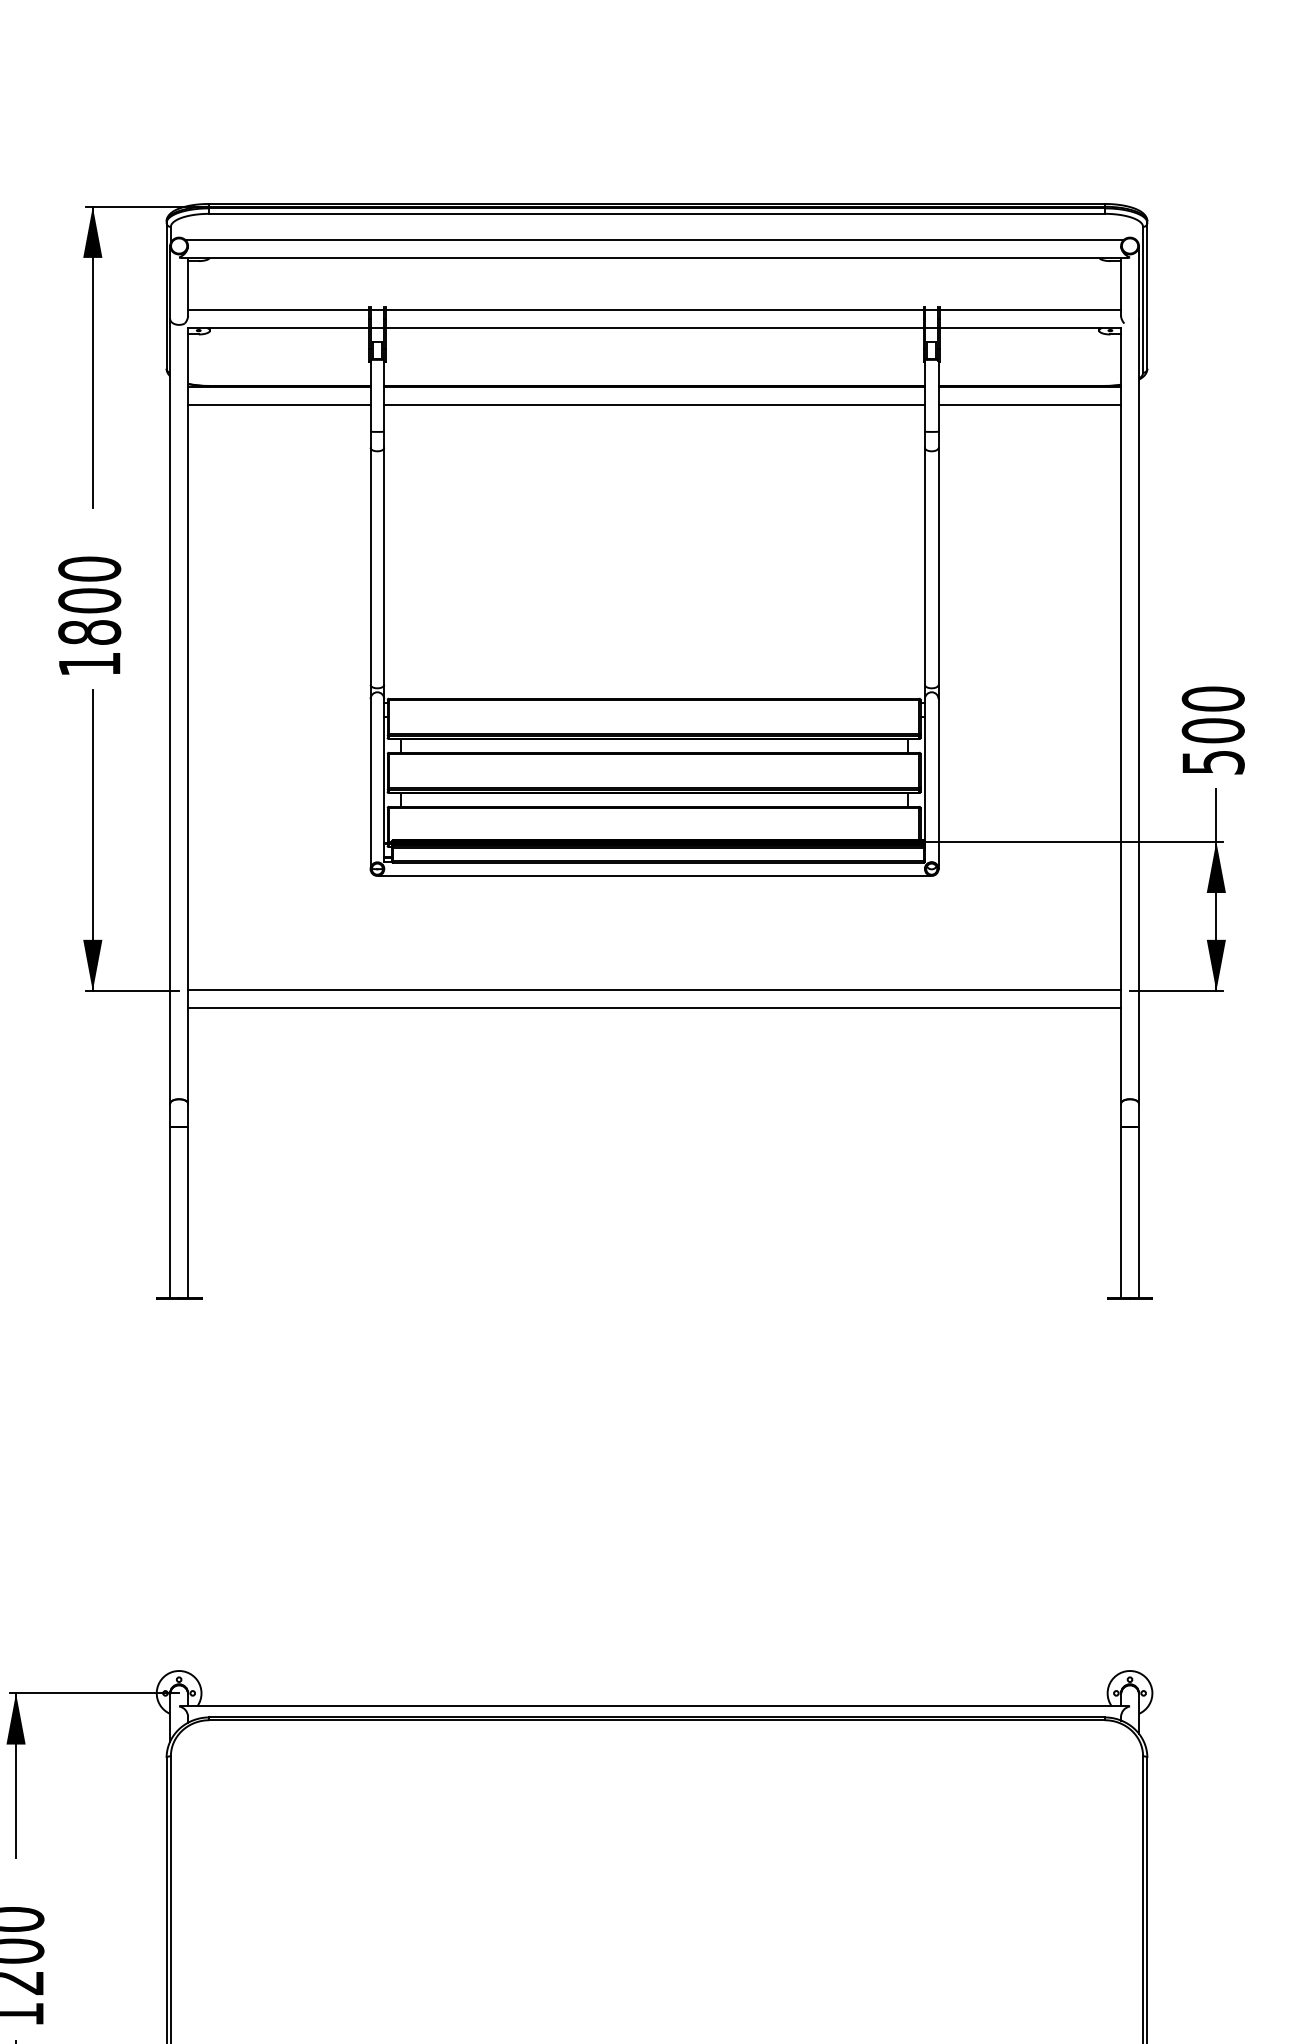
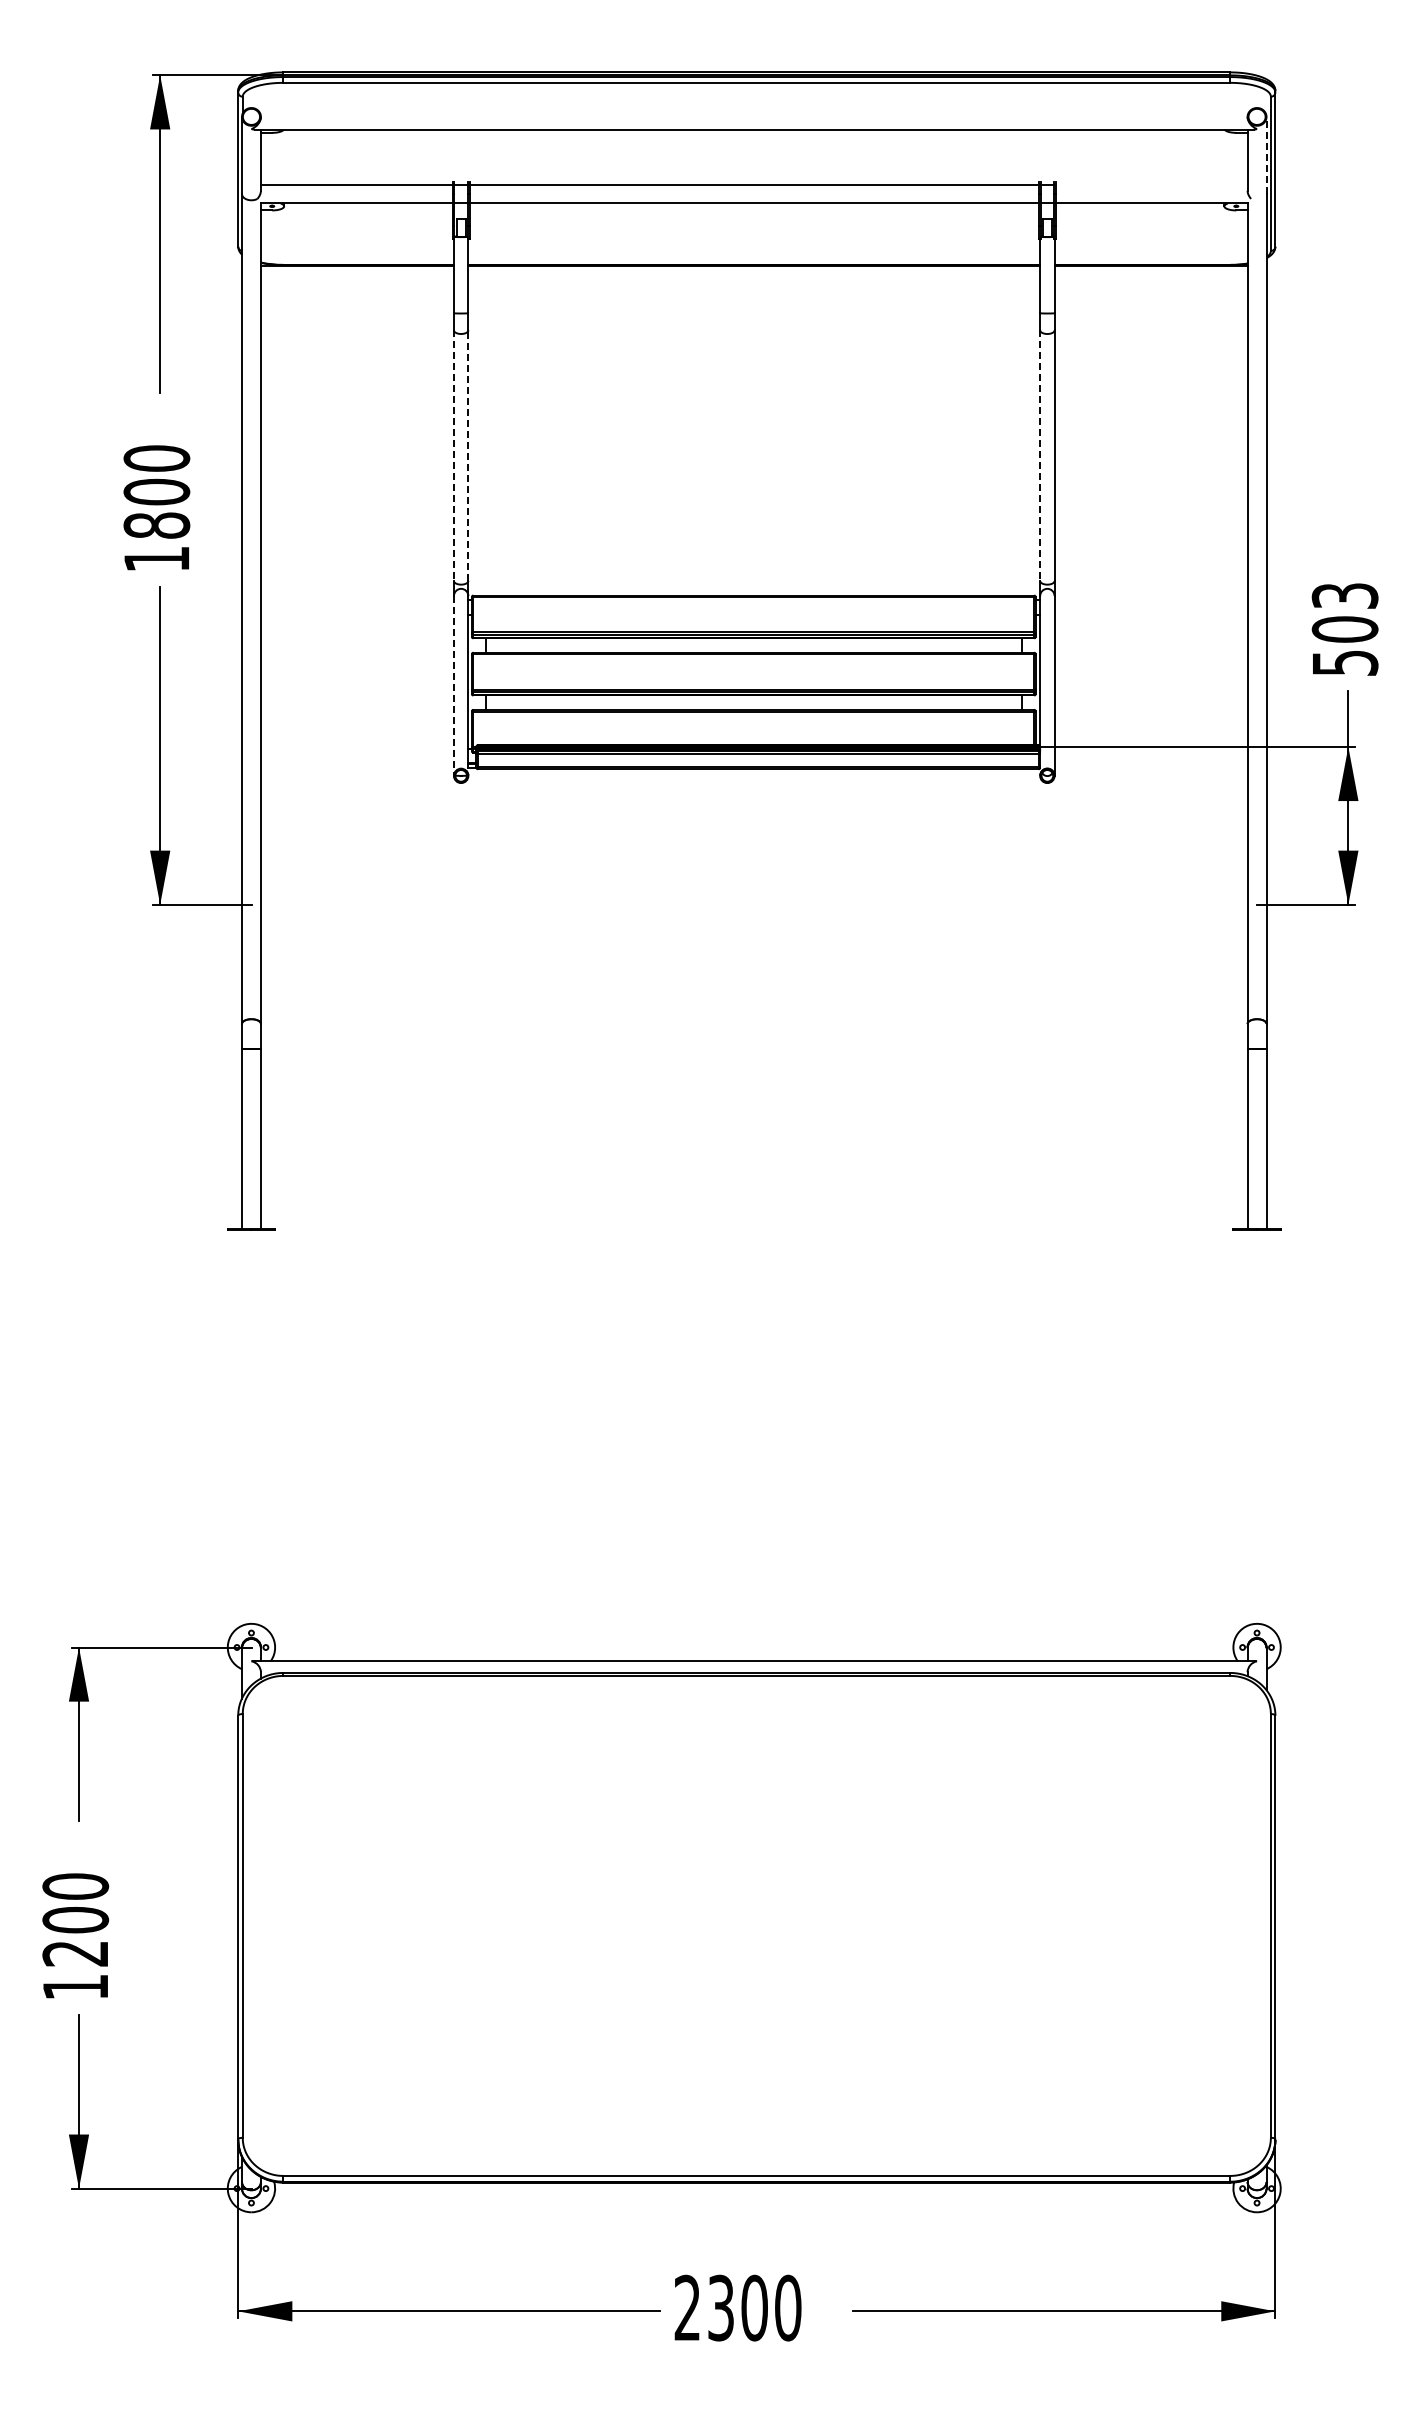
line: (654, 239) -> (754, 110), removed
line: (1138, 282) -> (1266, 155), solid -> dashed
line: (1030, 309) -> (1151, 184), removed
line: (278, 405) -> (356, 285), removed
line: (654, 405) -> (754, 285), removed
line: (1029, 405) -> (1150, 285), removed
line: (384, 566) -> (468, 455), solid -> dashed
line: (370, 567) -> (453, 456), solid -> dashed
line: (925, 567) -> (1040, 456), solid -> dashed
text: (1212, 698) -> (1344, 595), 500 -> 503
line: (370, 783) -> (453, 685), solid -> dashed
line: (654, 875) -> (754, 782), removed
line: (653, 989) -> (753, 903), removed
line: (653, 1007) -> (753, 922), removed

